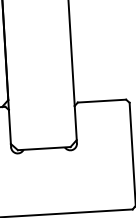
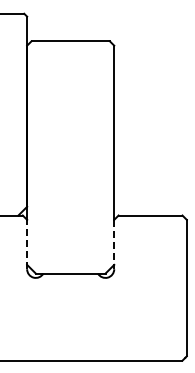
line: (76, 124) -> (114, 244), solid -> dashed
line: (10, 128) -> (27, 244), solid -> dashed

